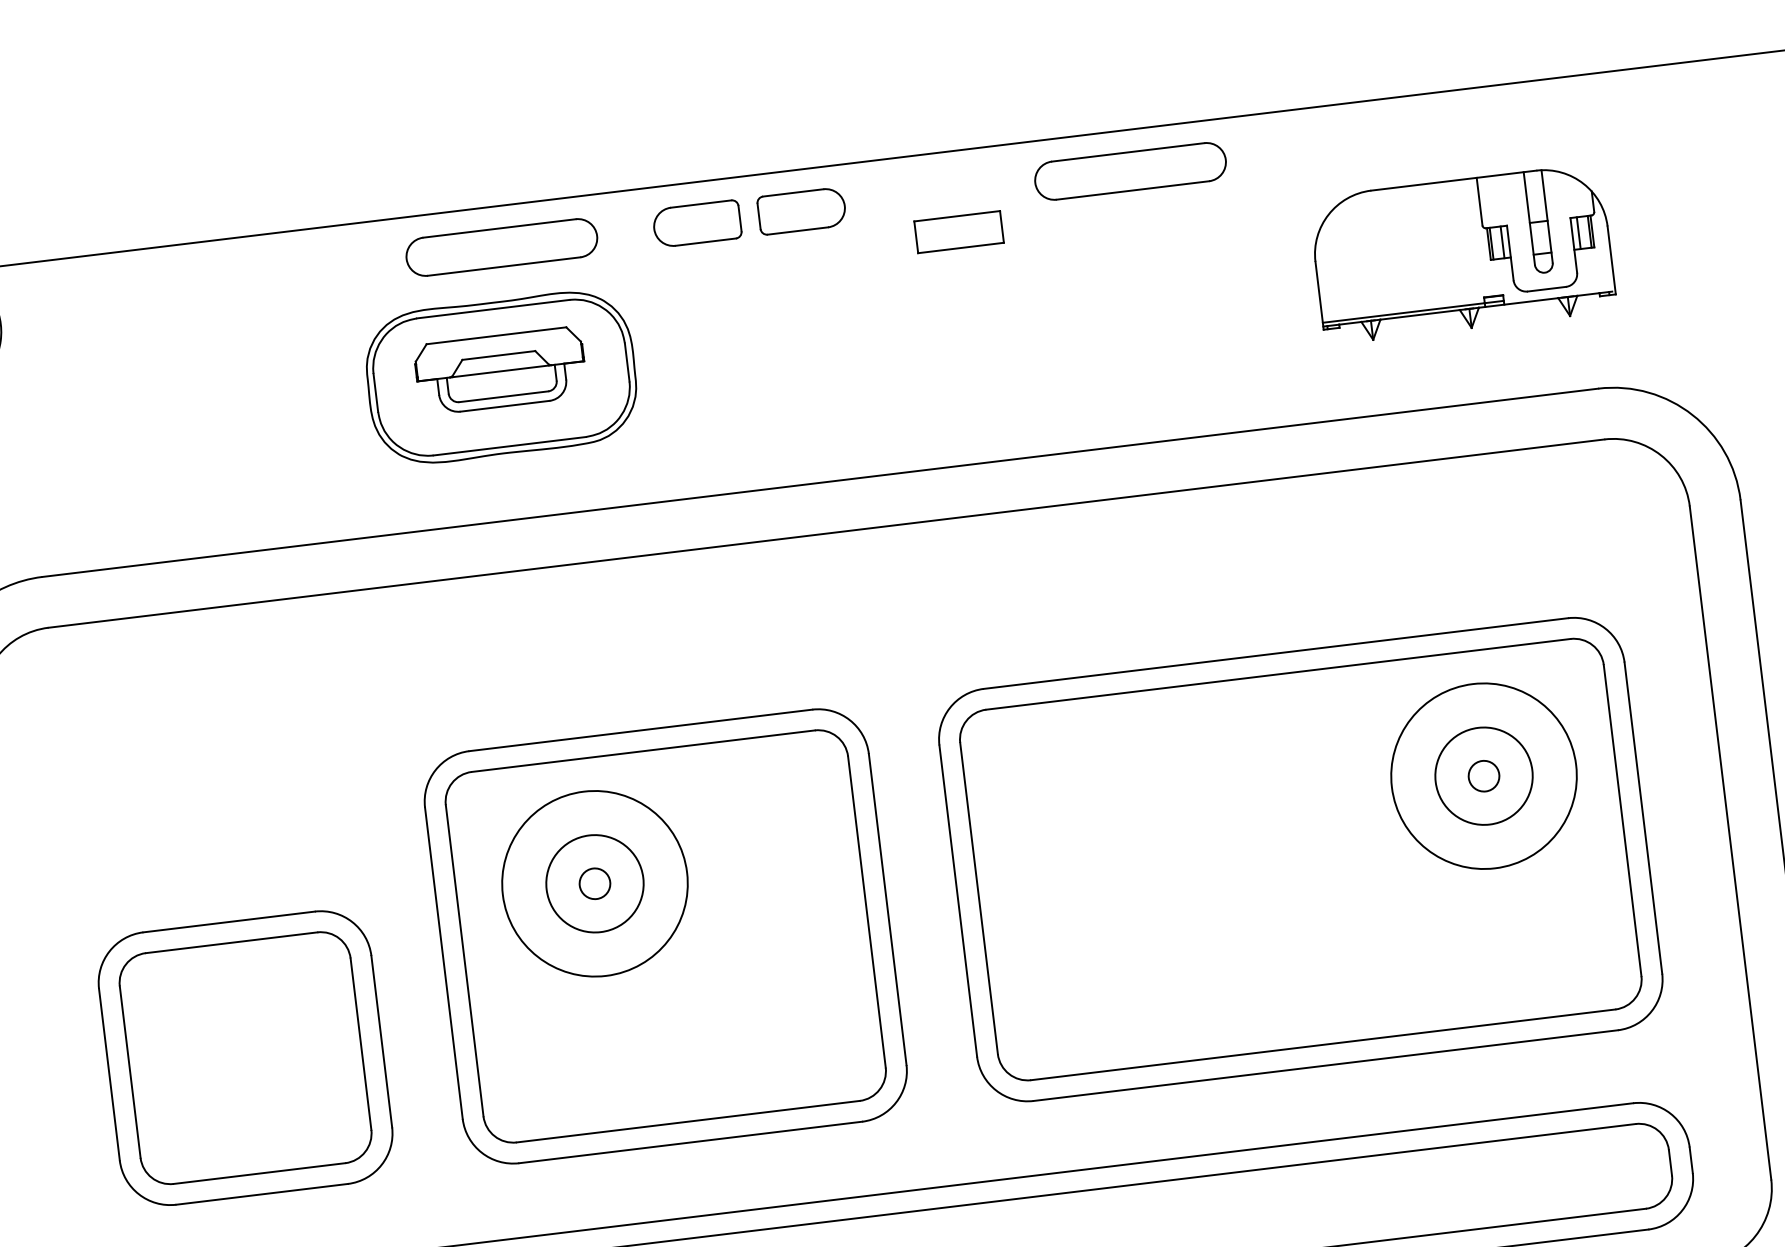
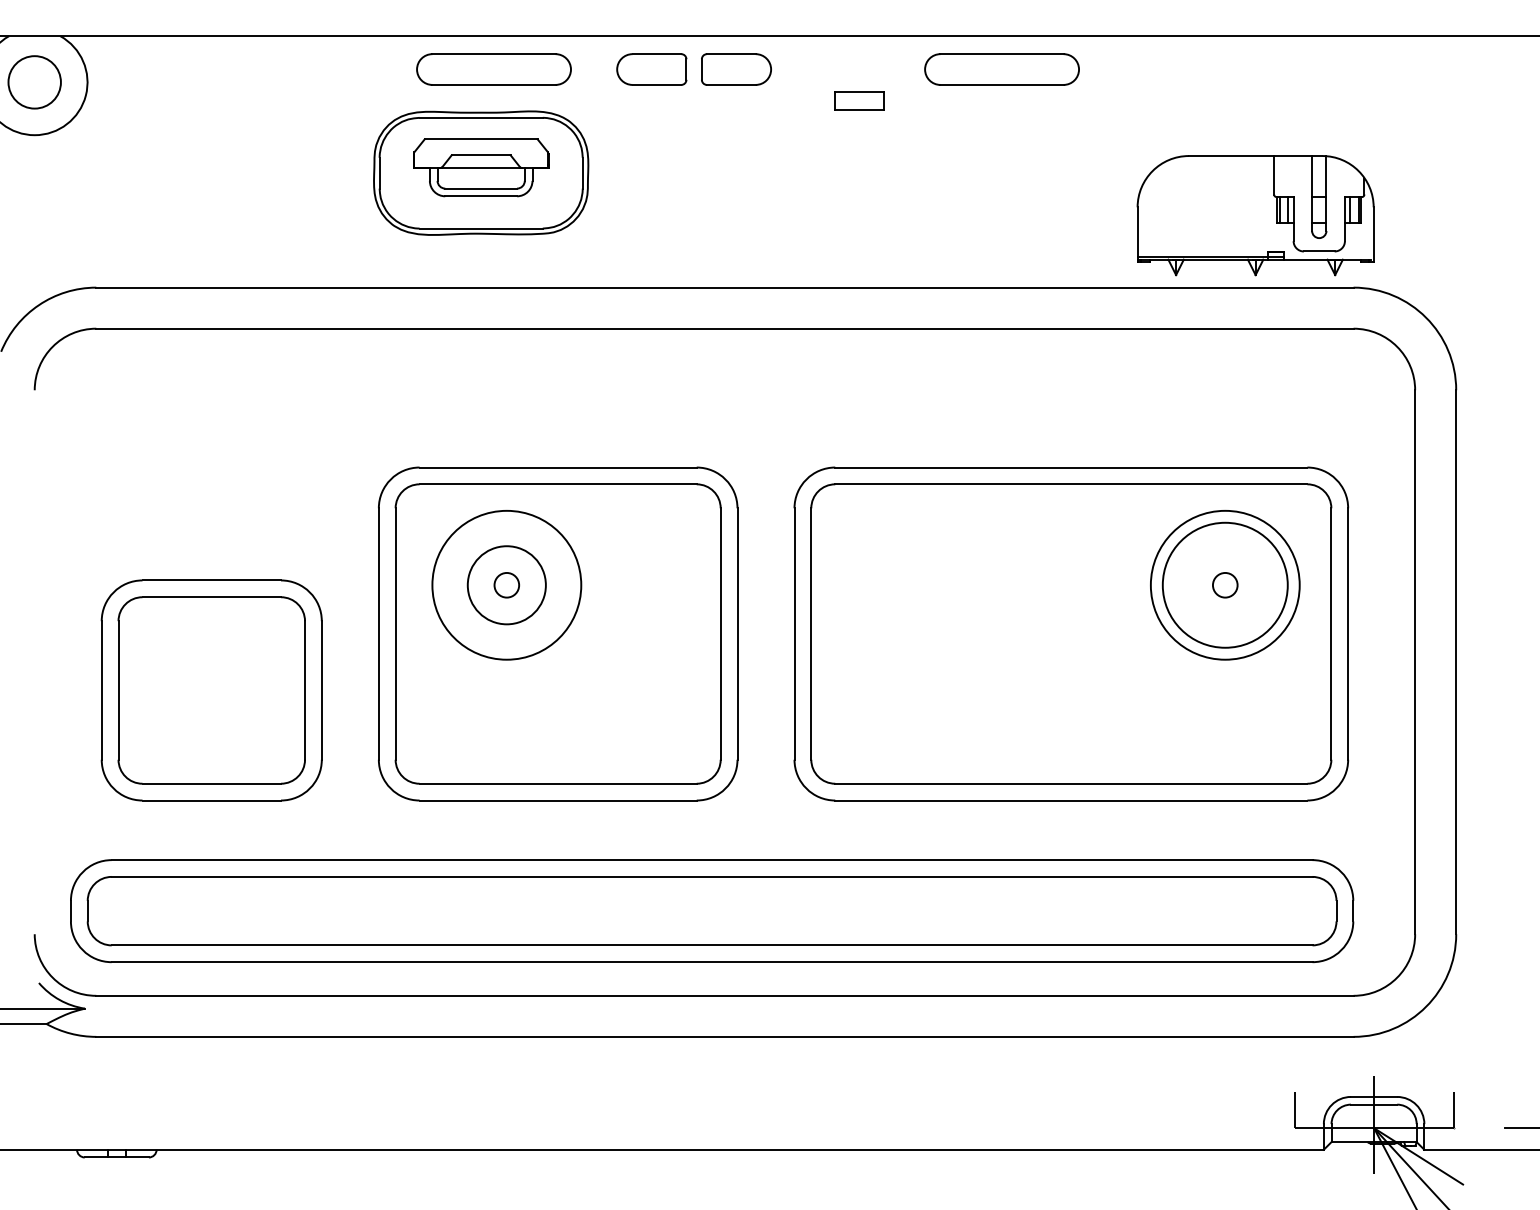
part: (958, 232) -> (859, 101), size x0.7
part: (1462, 254) -> (1255, 215), moved
circle: (1484, 776) -> (1225, 585), size x1.6

